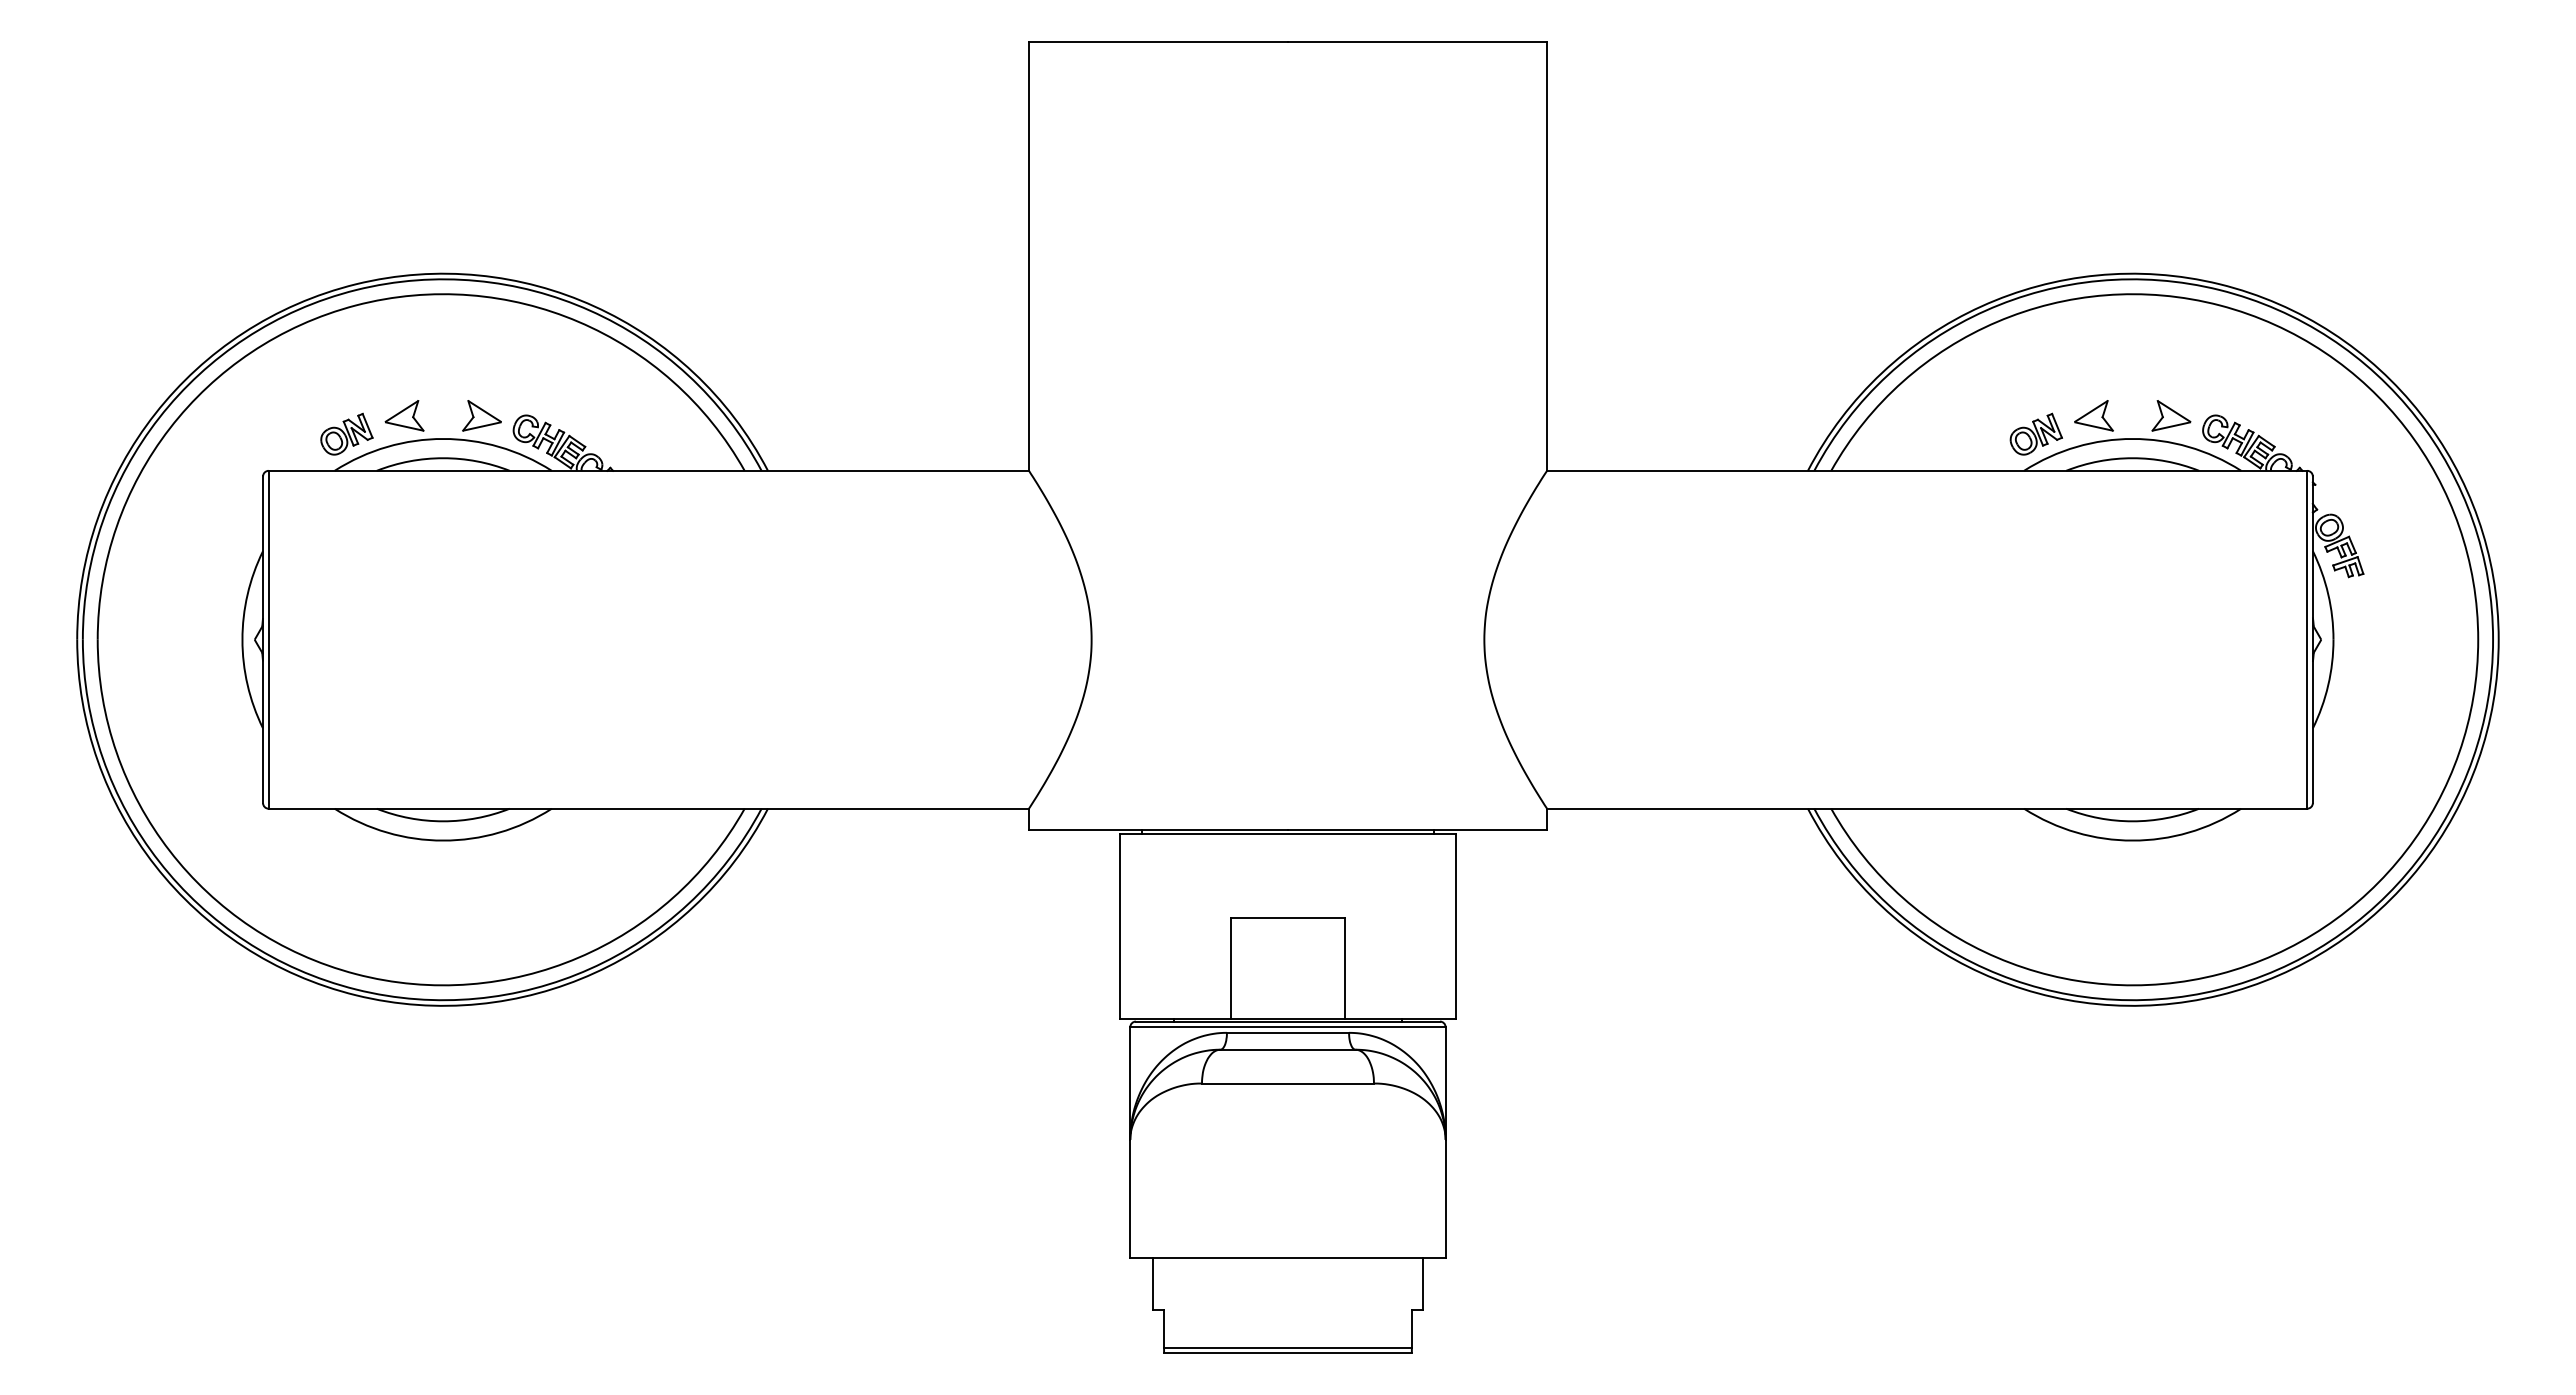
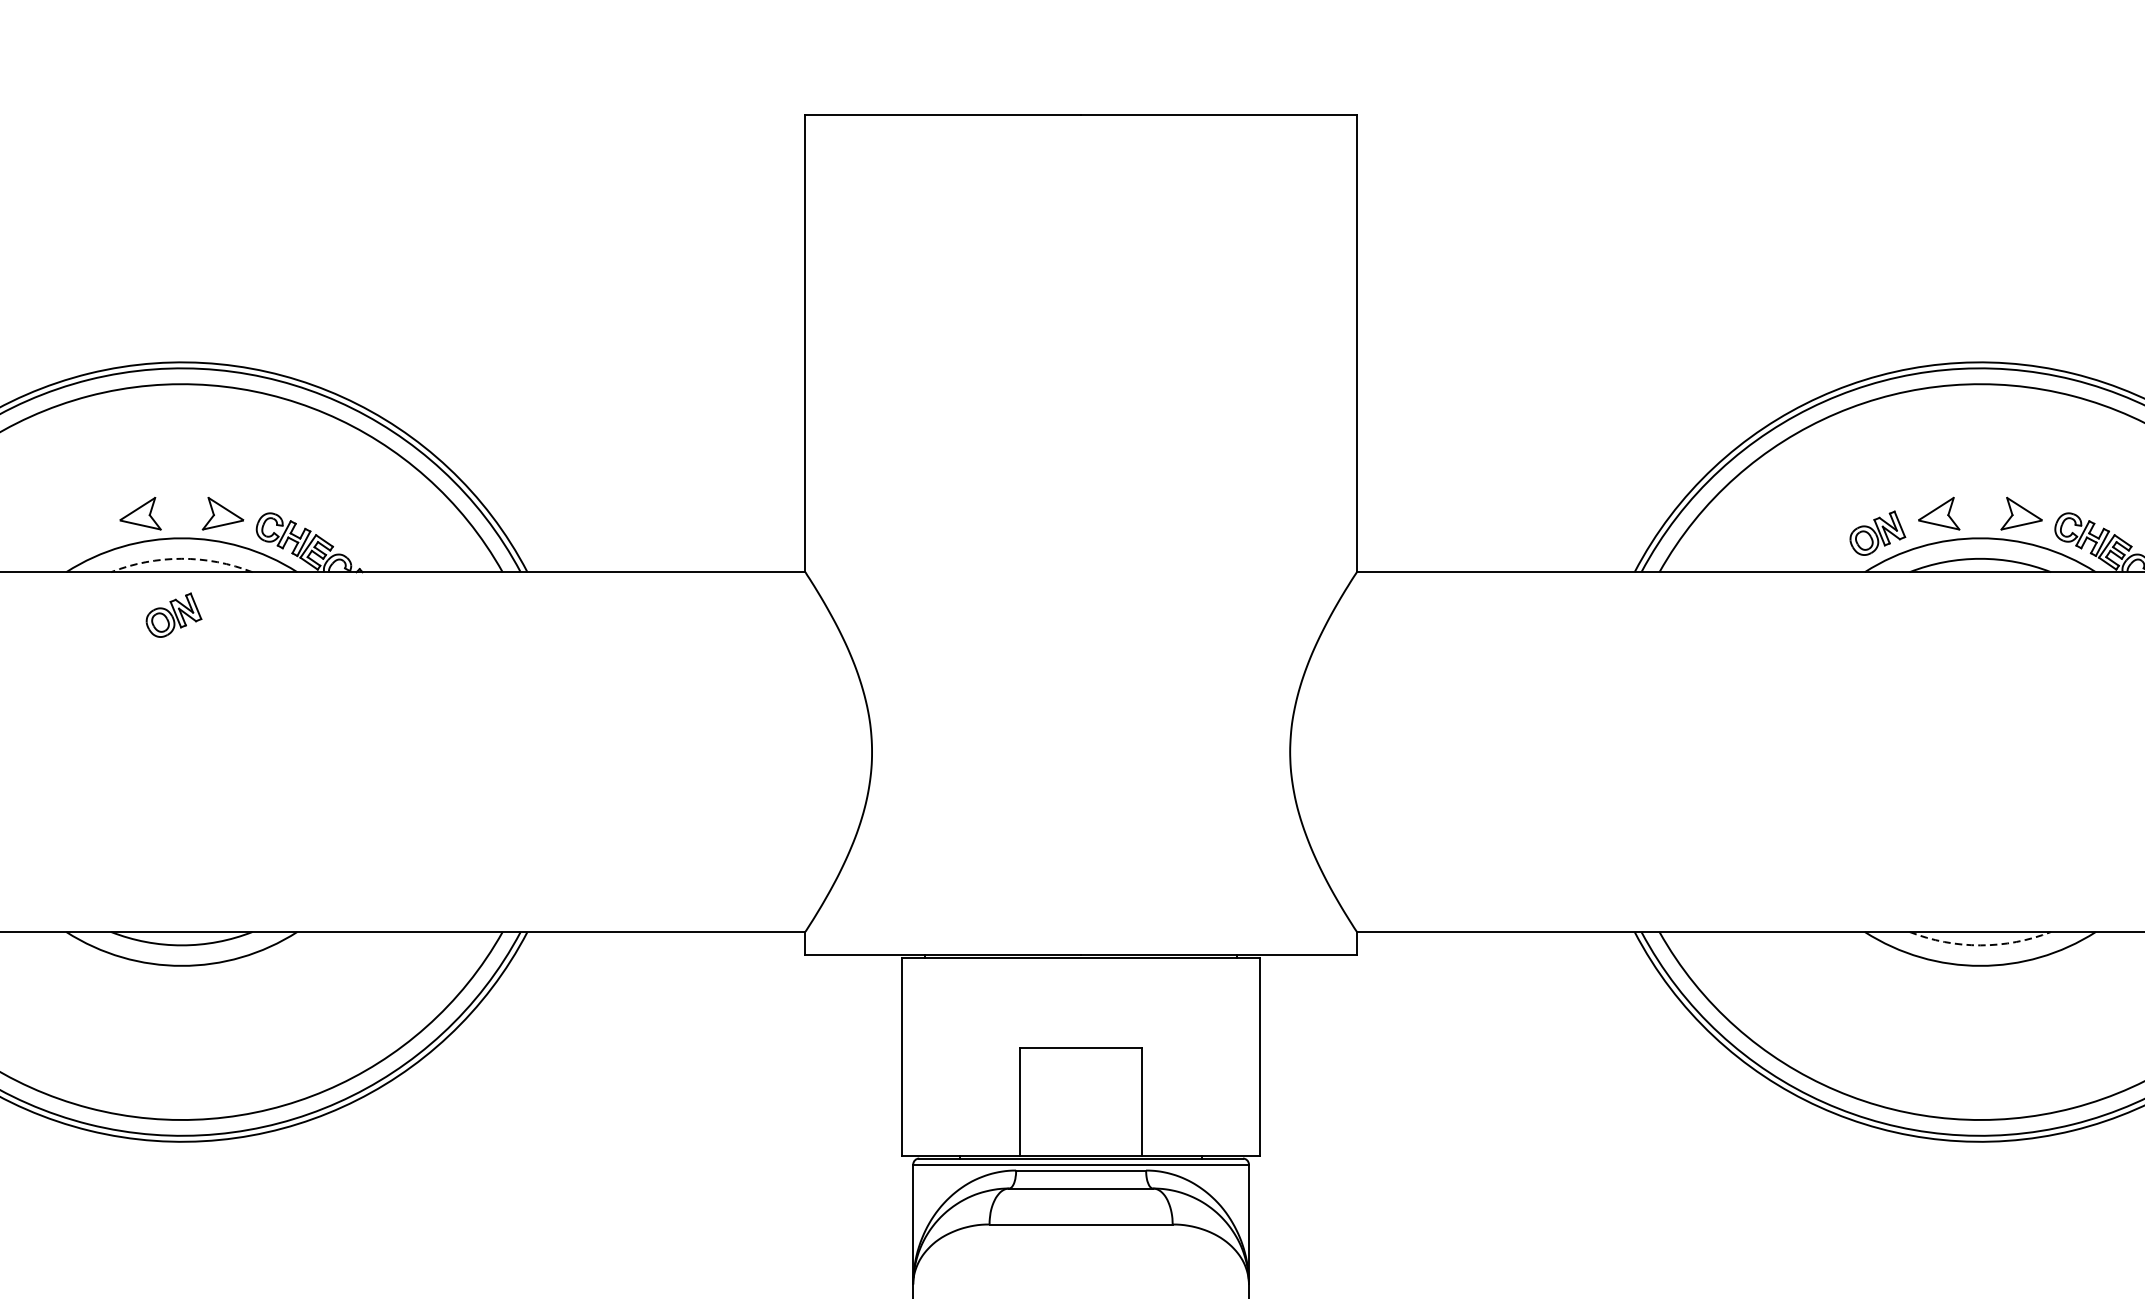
part: (346, 433) -> (173, 614), moved
arc: (443, 458) -> (182, 559), solid -> dashed
arc: (2132, 821) -> (1980, 945), solid -> dashed

